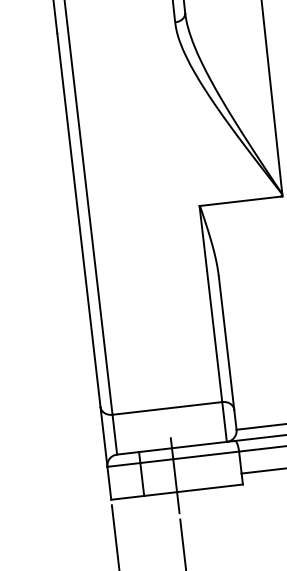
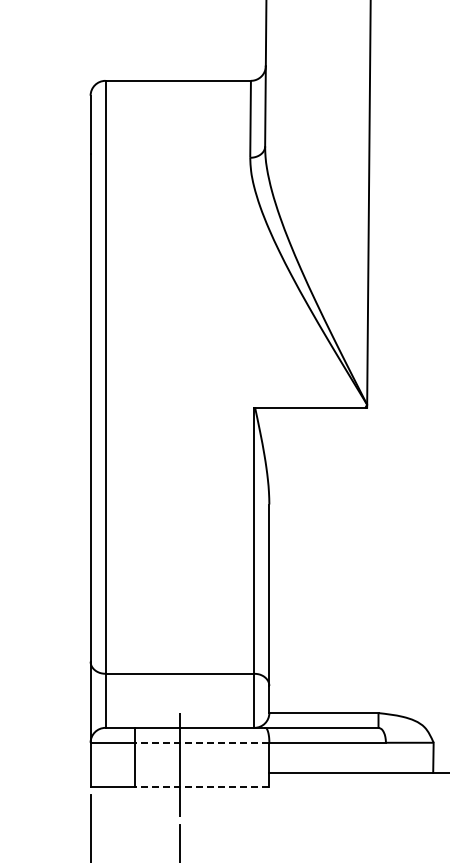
line: (189, 457) -> (201, 742), solid -> dashed
line: (192, 490) -> (201, 787), solid -> dashed

